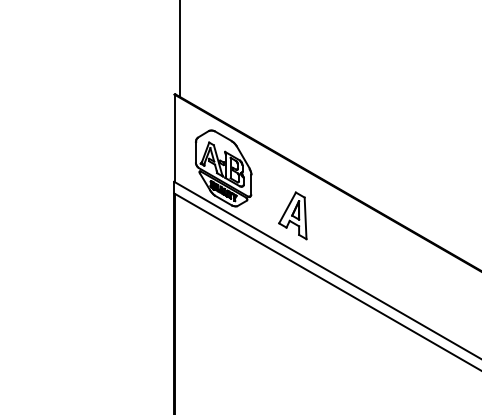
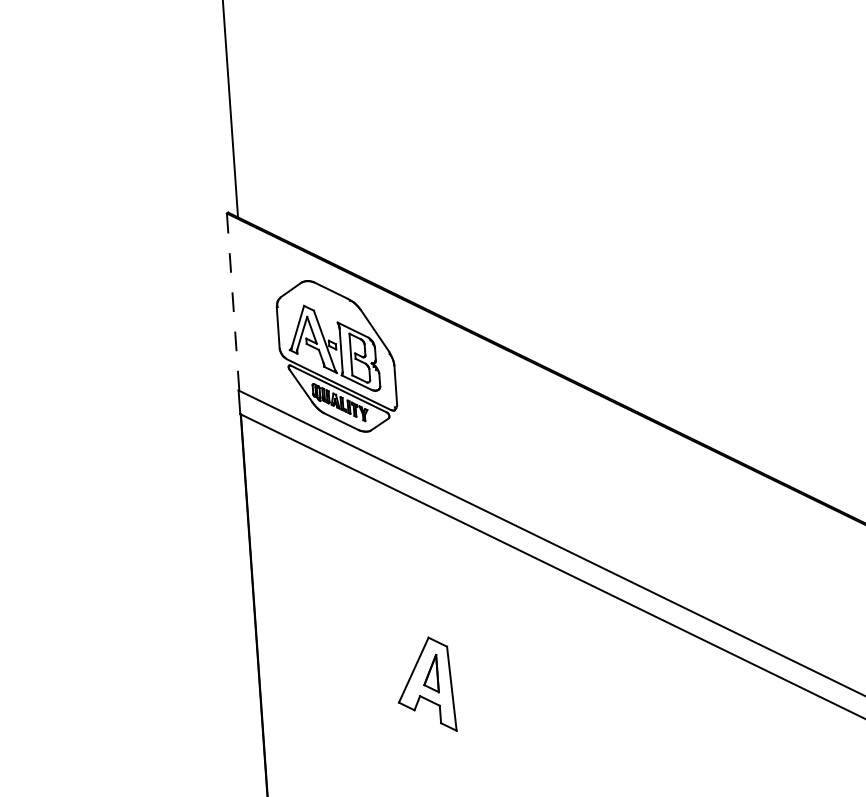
line: (174, 138) -> (232, 302), solid -> dashed
part: (292, 215) -> (424, 684), moved

